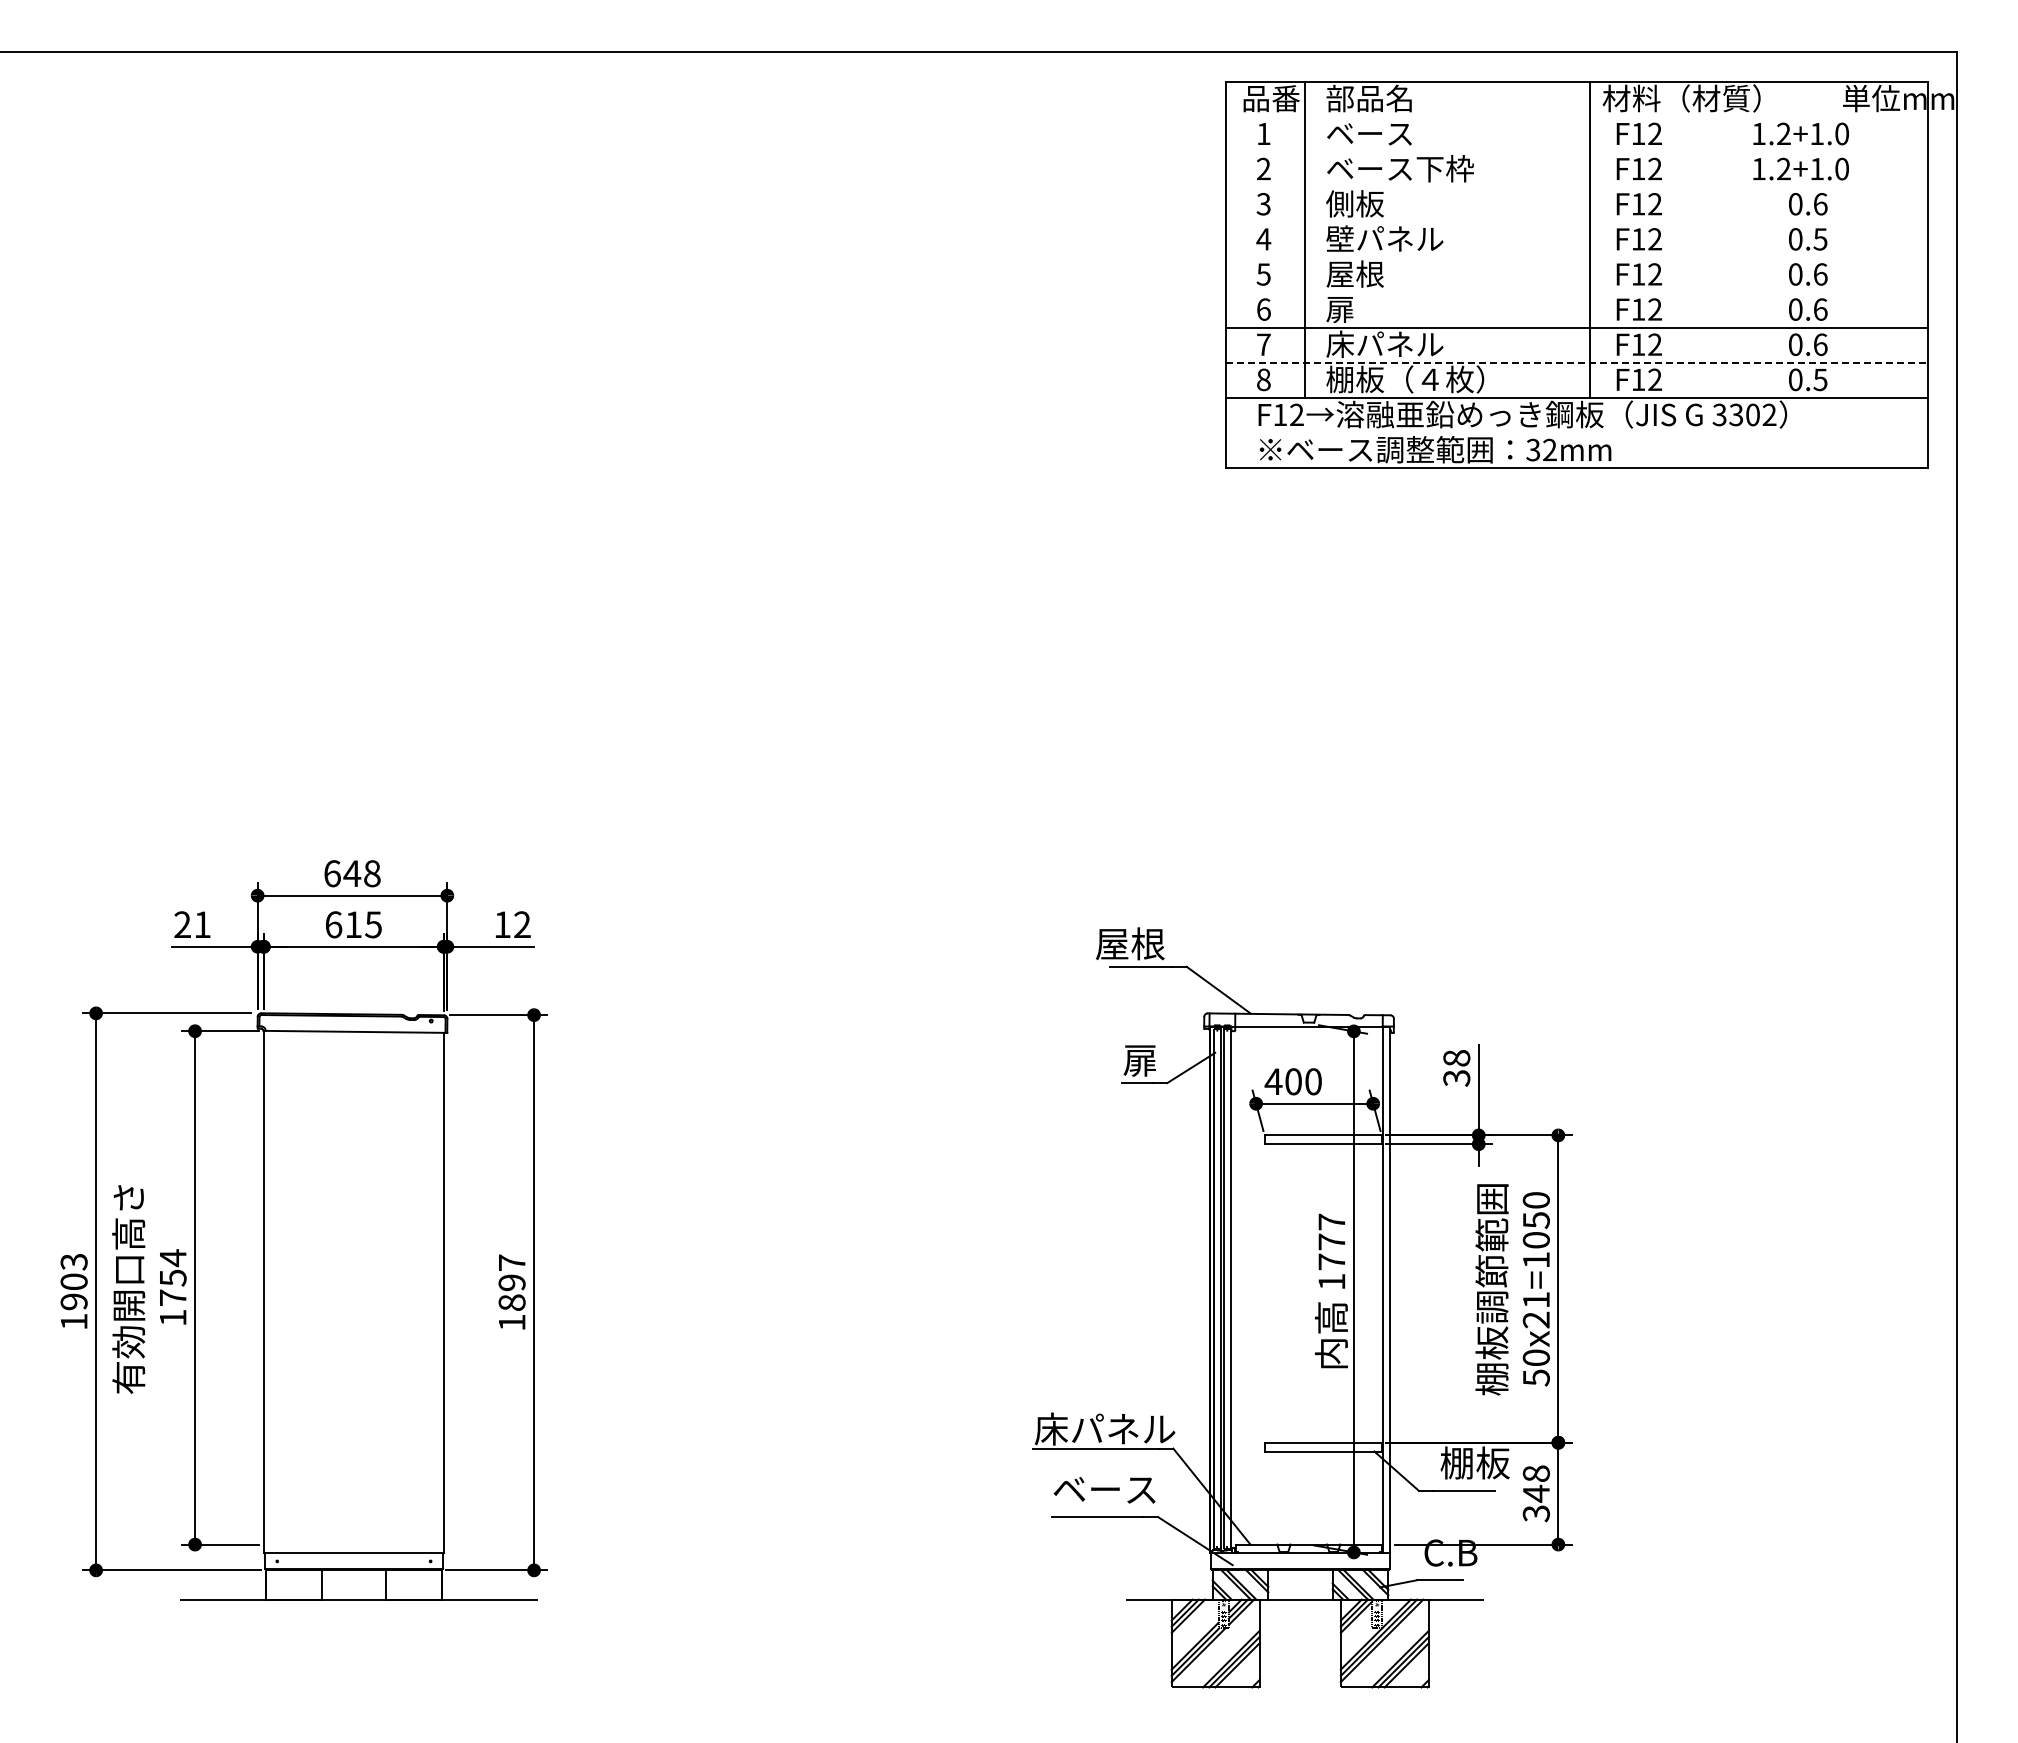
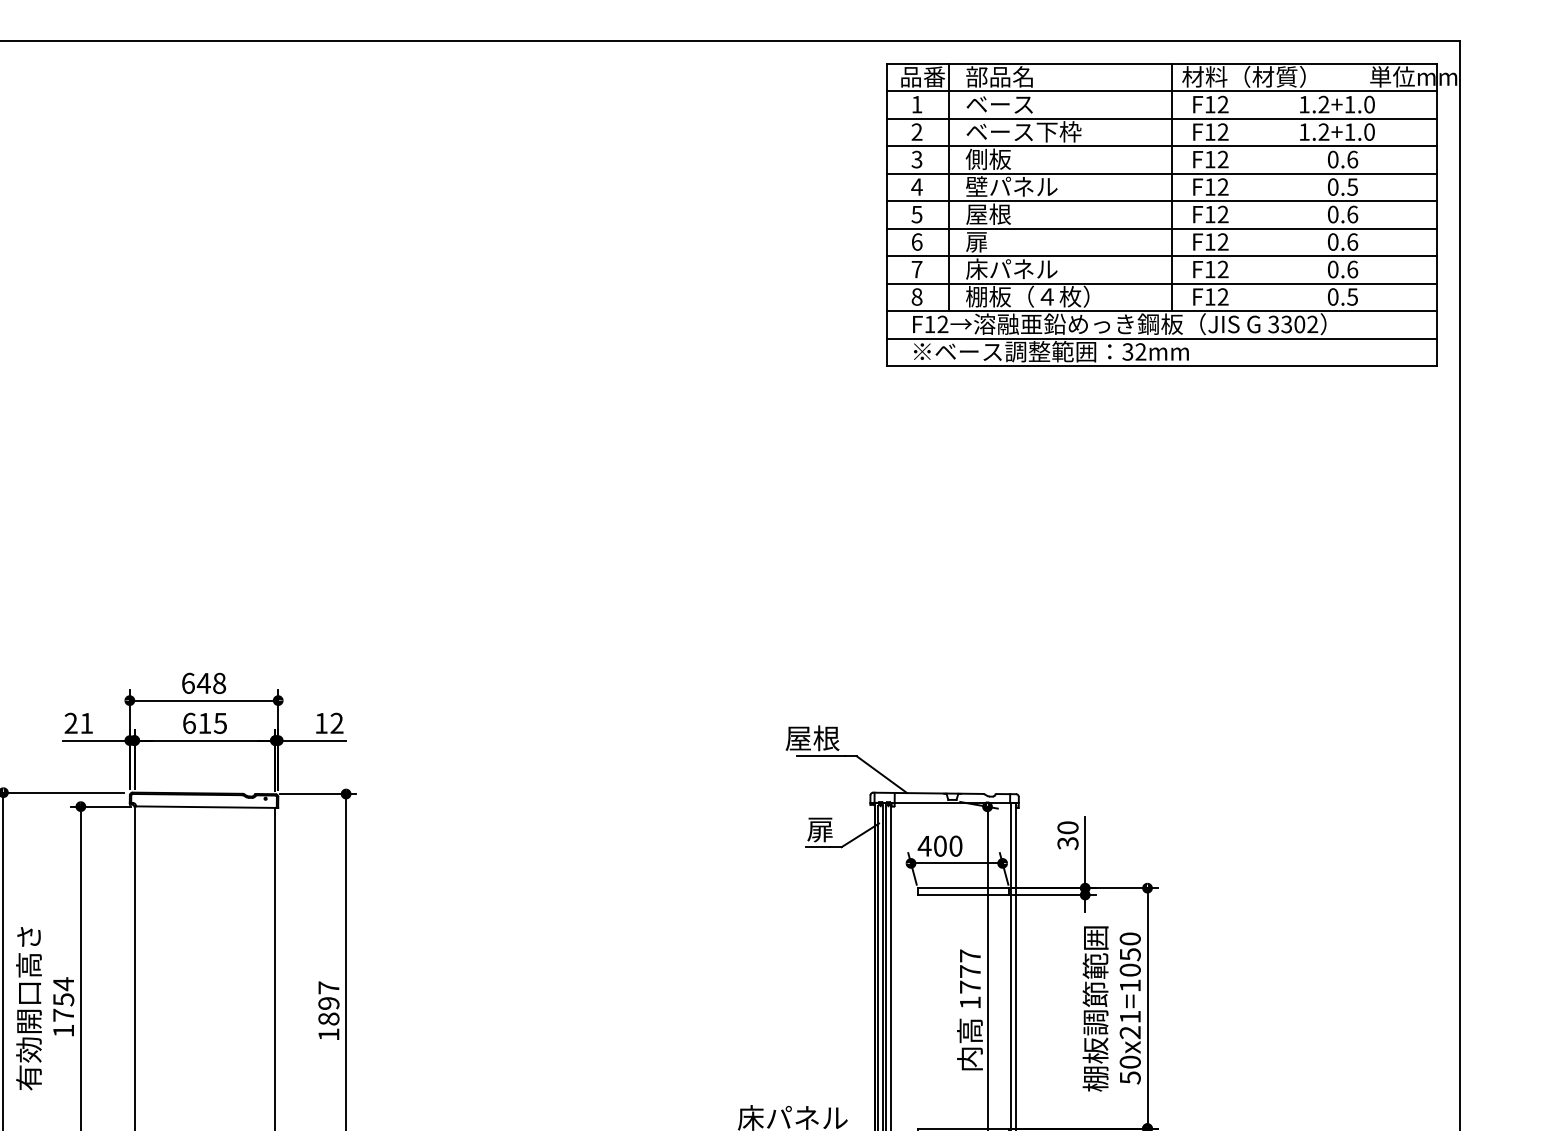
line: (1576, 116) -> (1161, 90), added
line: (1576, 151) -> (1161, 118), added
line: (1576, 187) -> (1161, 146), added
line: (1576, 222) -> (1161, 173), added
line: (1576, 257) -> (1161, 201), added
line: (1576, 292) -> (1161, 228), added
line: (1577, 362) -> (1162, 283), dashed -> solid
line: (1576, 432) -> (1161, 338), added
text: (1456, 1058) -> (1067, 827), 38 -> 30

